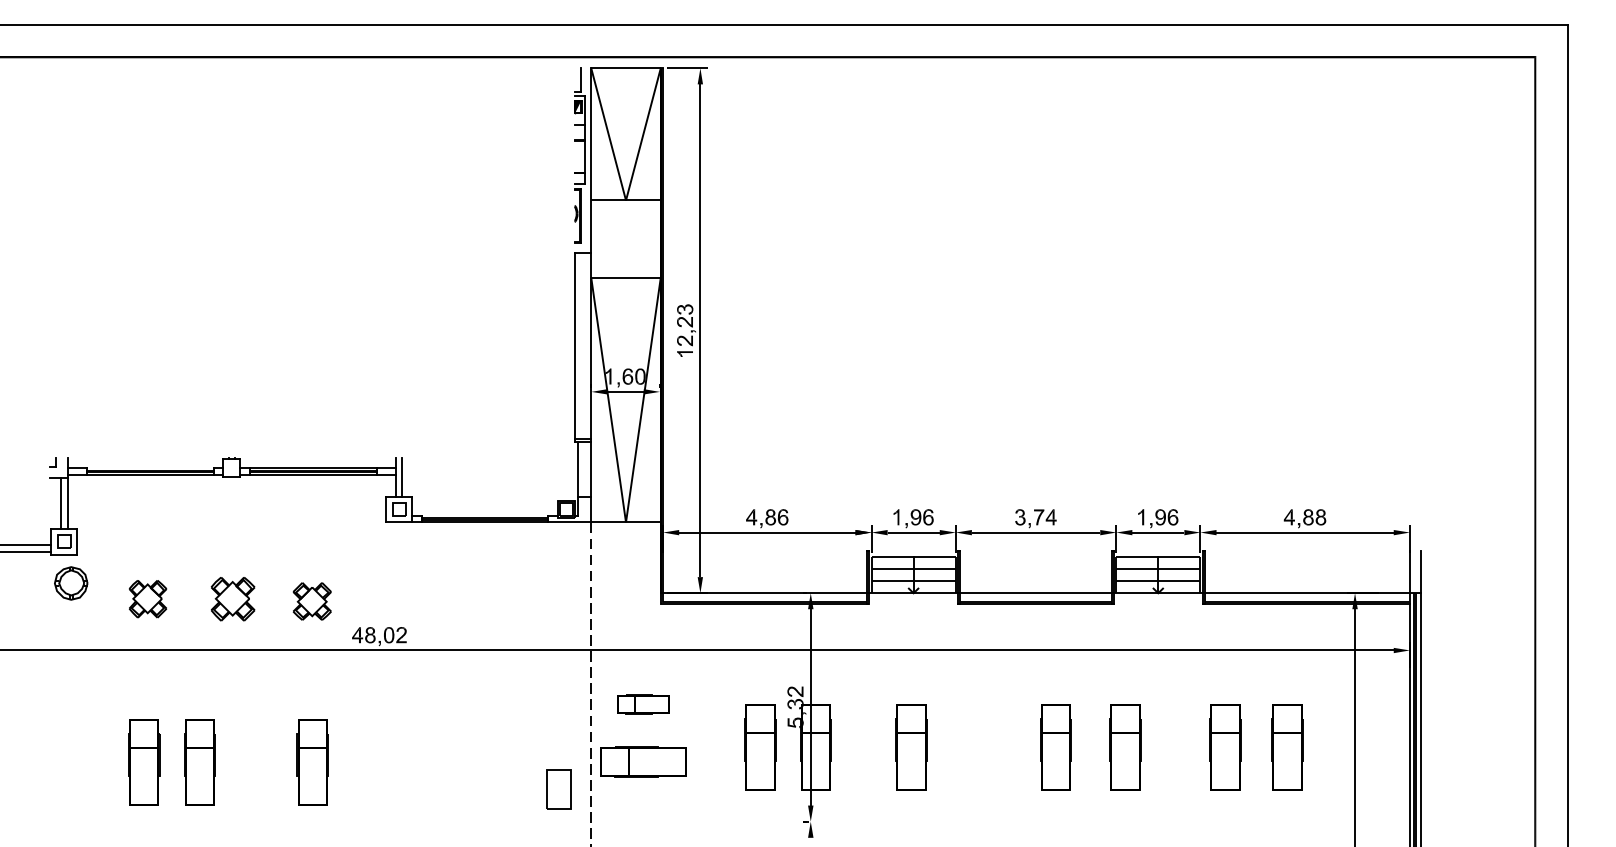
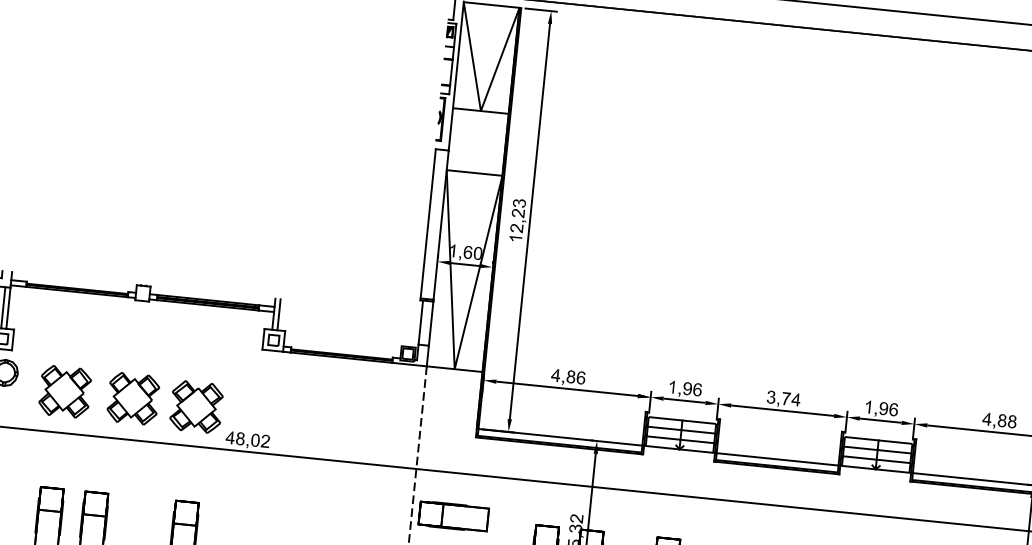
part: (147, 598) -> (64, 391), size x1.67
part: (232, 598) -> (132, 398), size x1.43
part: (312, 601) -> (196, 407), size x1.67
part: (643, 704) -> (453, 516), size x1.67

